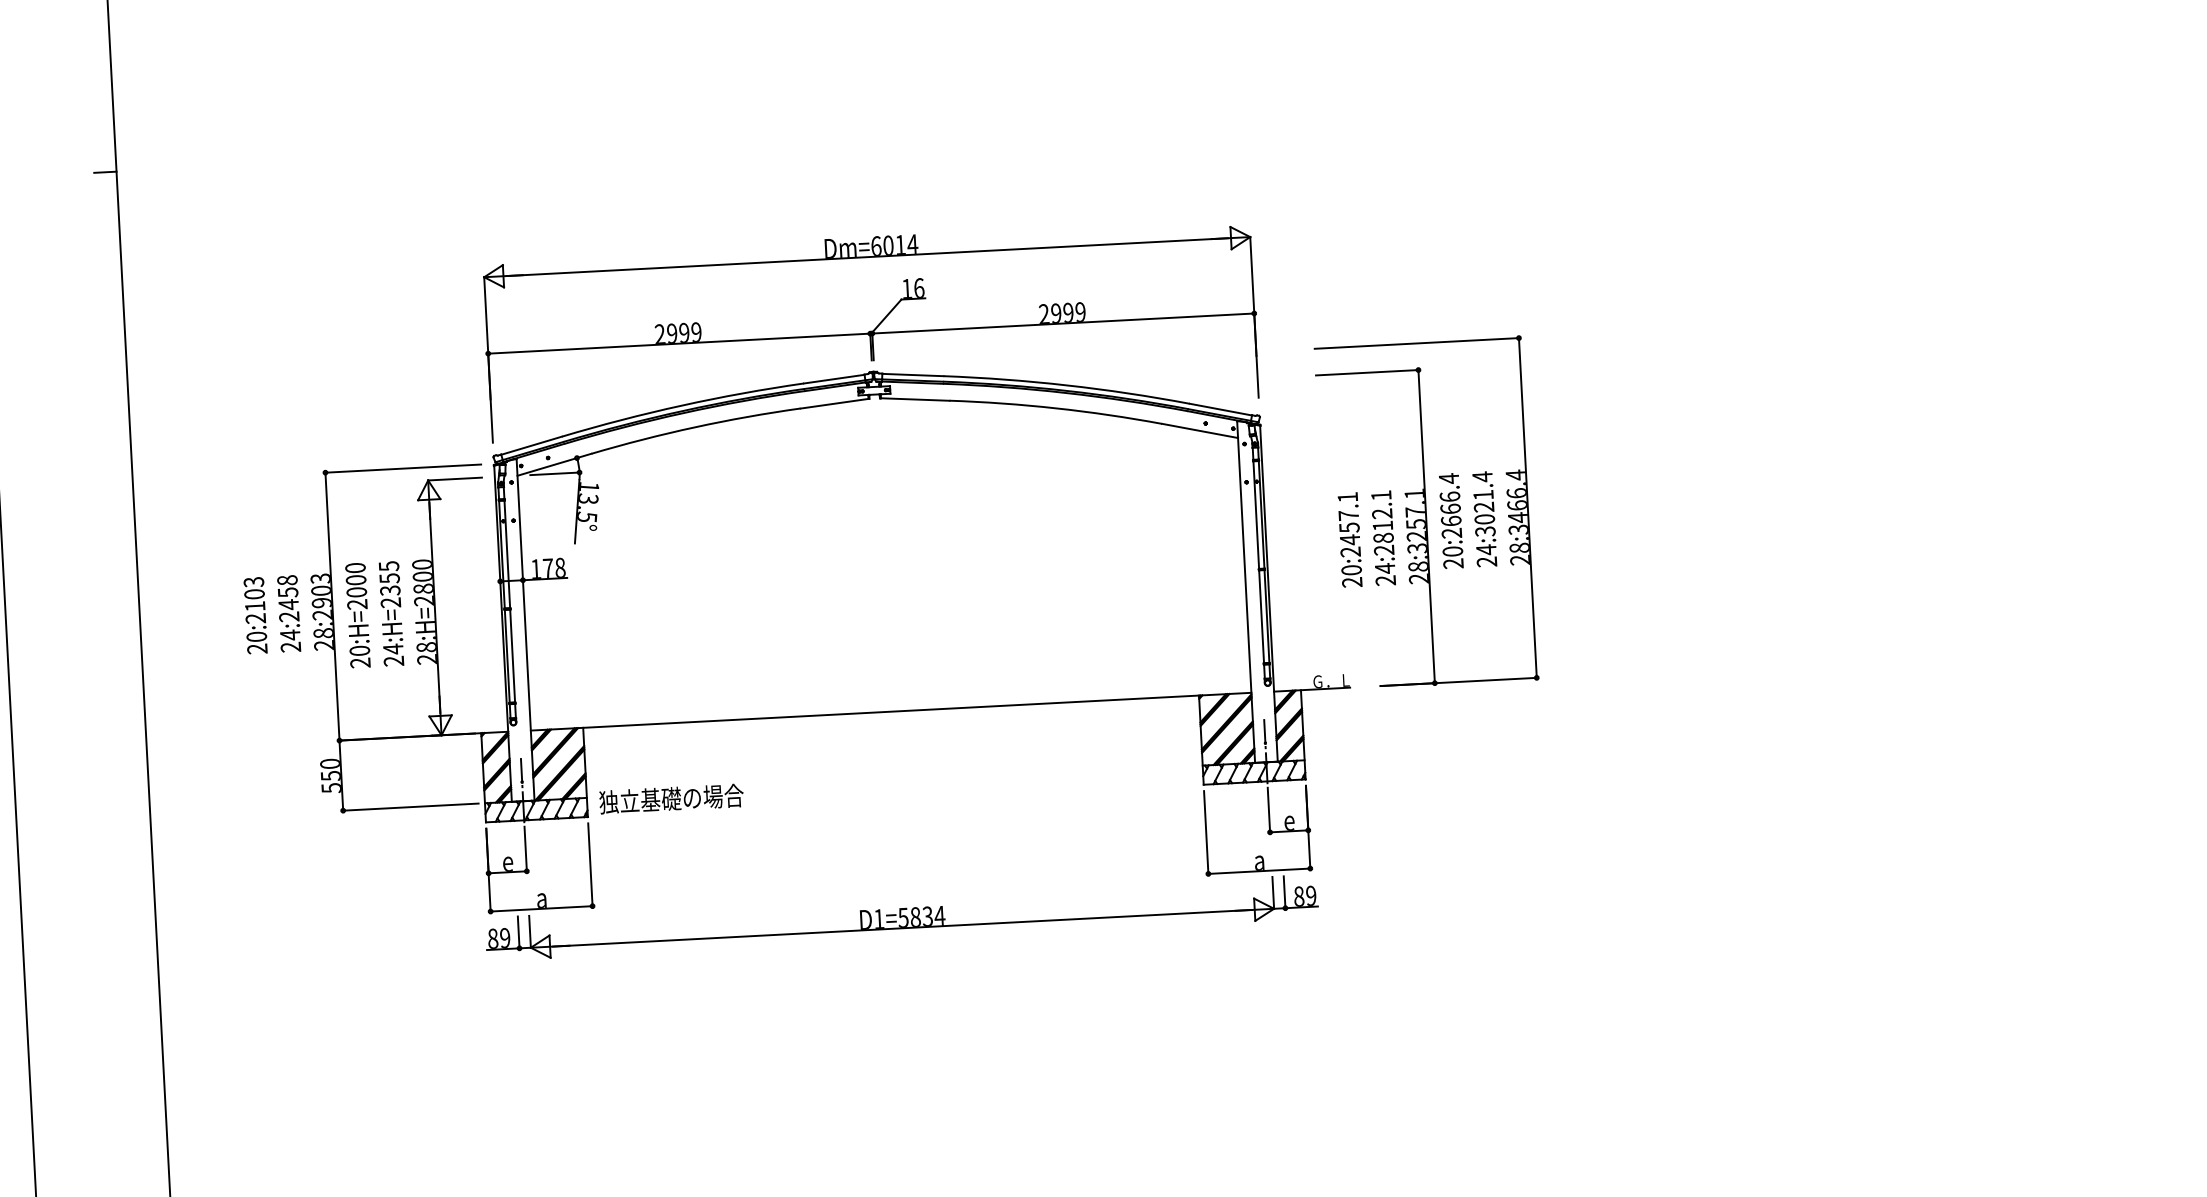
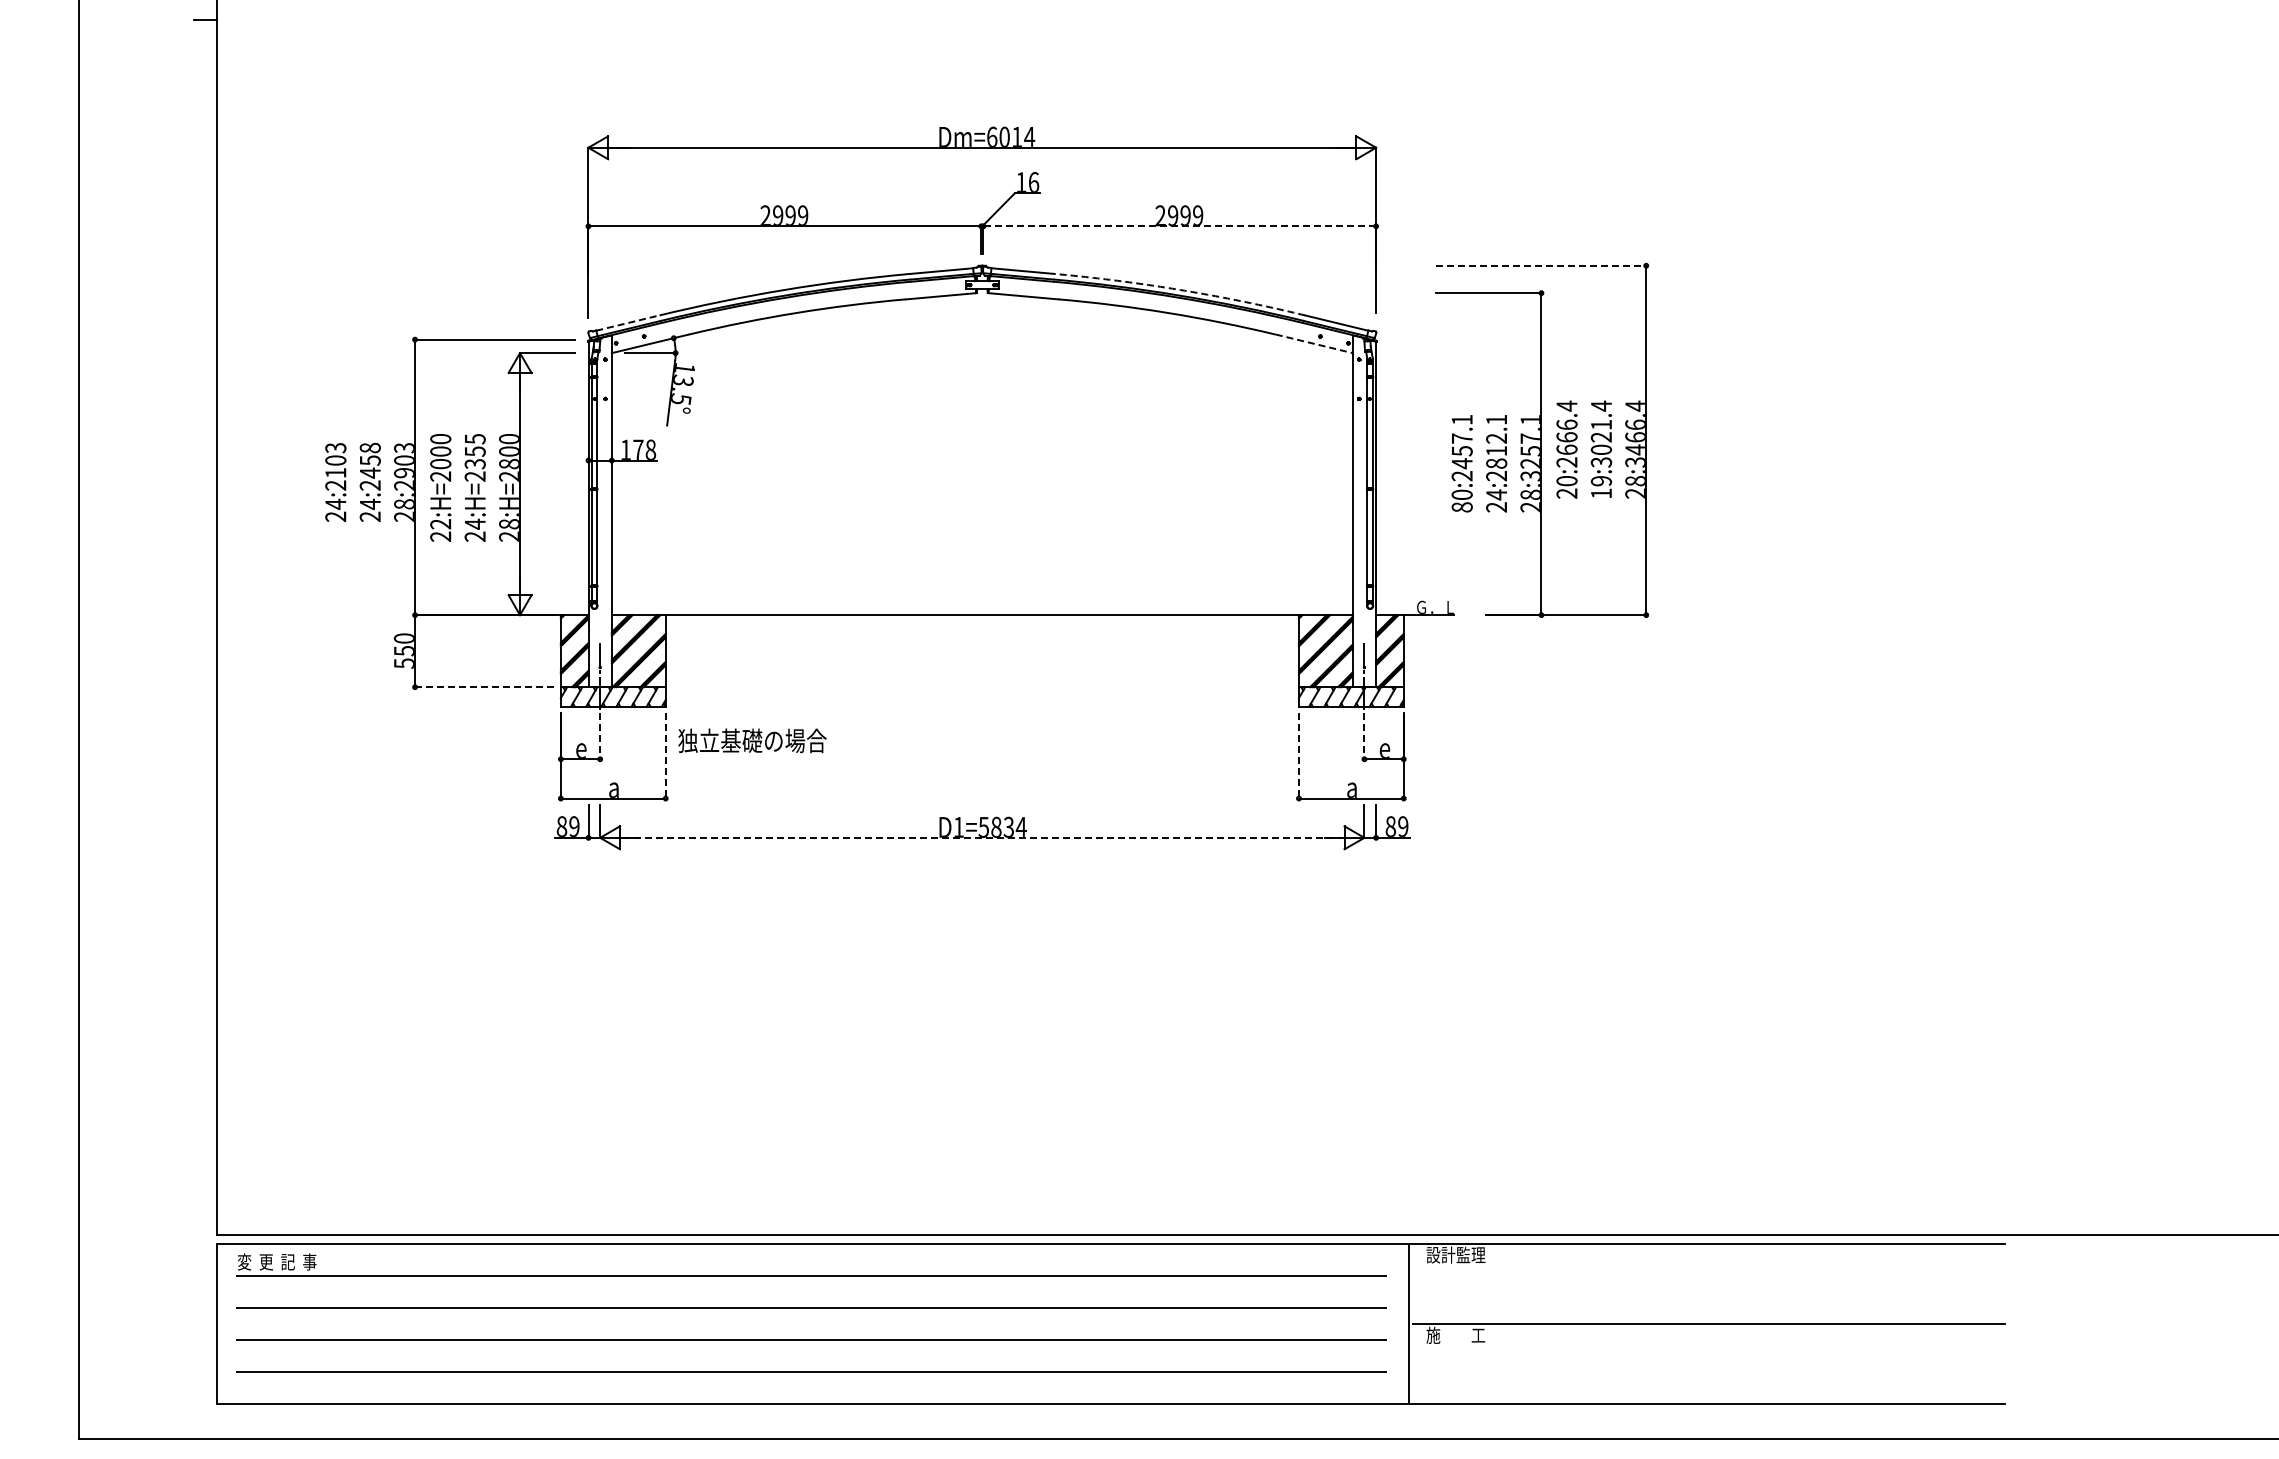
line: (1063, 323) -> (1179, 226), solid -> dashed
line: (1417, 343) -> (1541, 265), solid -> dashed
arc: (1067, 385) -> (1180, 290), solid -> dashed
line: (1200, 430) -> (1314, 343), solid -> dashed
line: (531, 446) -> (627, 323), solid -> dashed
text: (1486, 555) -> (1601, 486), 24:3021.4 -> 19:3021.4
text: (1351, 582) -> (1461, 507), 20:2457.1 -> 80:2457.1
text: (256, 637) -> (335, 504), 20:2103 -> 24:2103
text: (359, 651) -> (440, 524), 20:H=2000 -> 22:H=2000
text: (671, 798) -> (752, 740), moved
line: (410, 807) -> (484, 687), solid -> dashed
line: (1268, 810) -> (1364, 736), solid -> dashed
line: (1205, 833) -> (1298, 756), solid -> dashed
line: (525, 849) -> (600, 736), solid -> dashed
line: (590, 865) -> (665, 756), solid -> dashed
line: (902, 927) -> (982, 837), solid -> dashed

